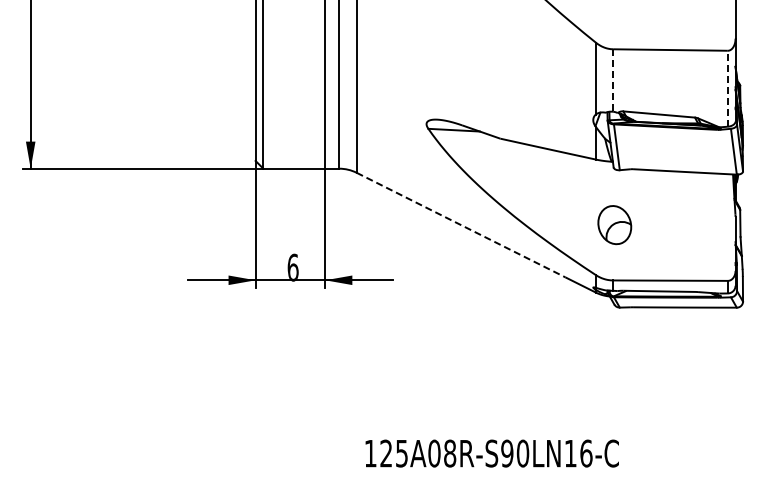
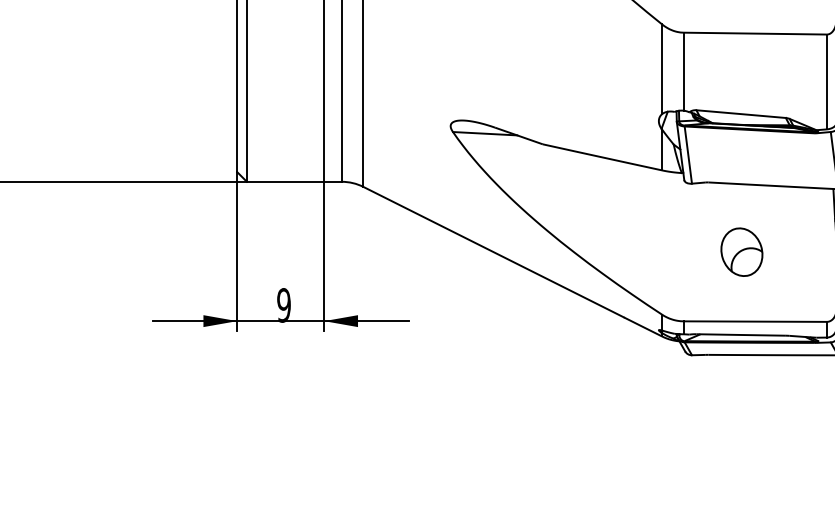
line: (613, 81) -> (684, 72), dashed -> solid
line: (727, 88) -> (826, 81), dashed -> solid
line: (461, 225) -> (494, 252), dashed -> solid
part: (614, 225) -> (741, 252), moved
text: (292, 267) -> (283, 305), 6 -> 9

